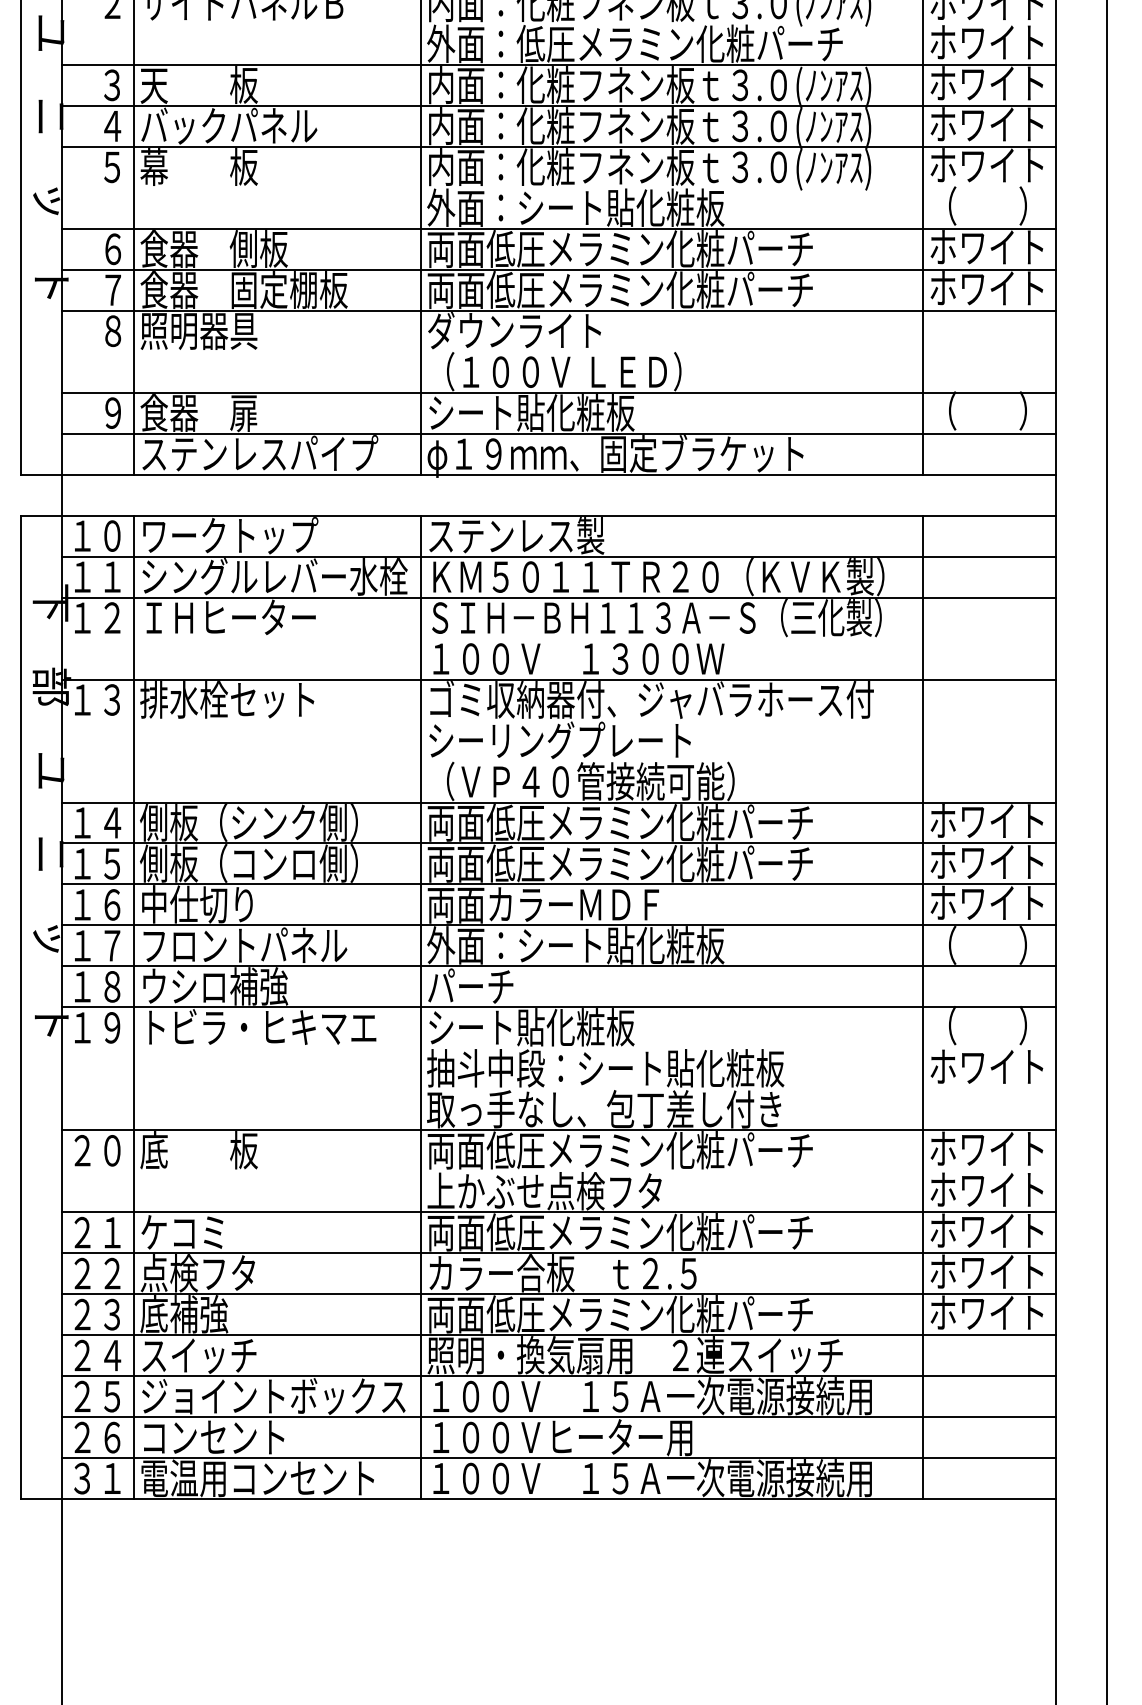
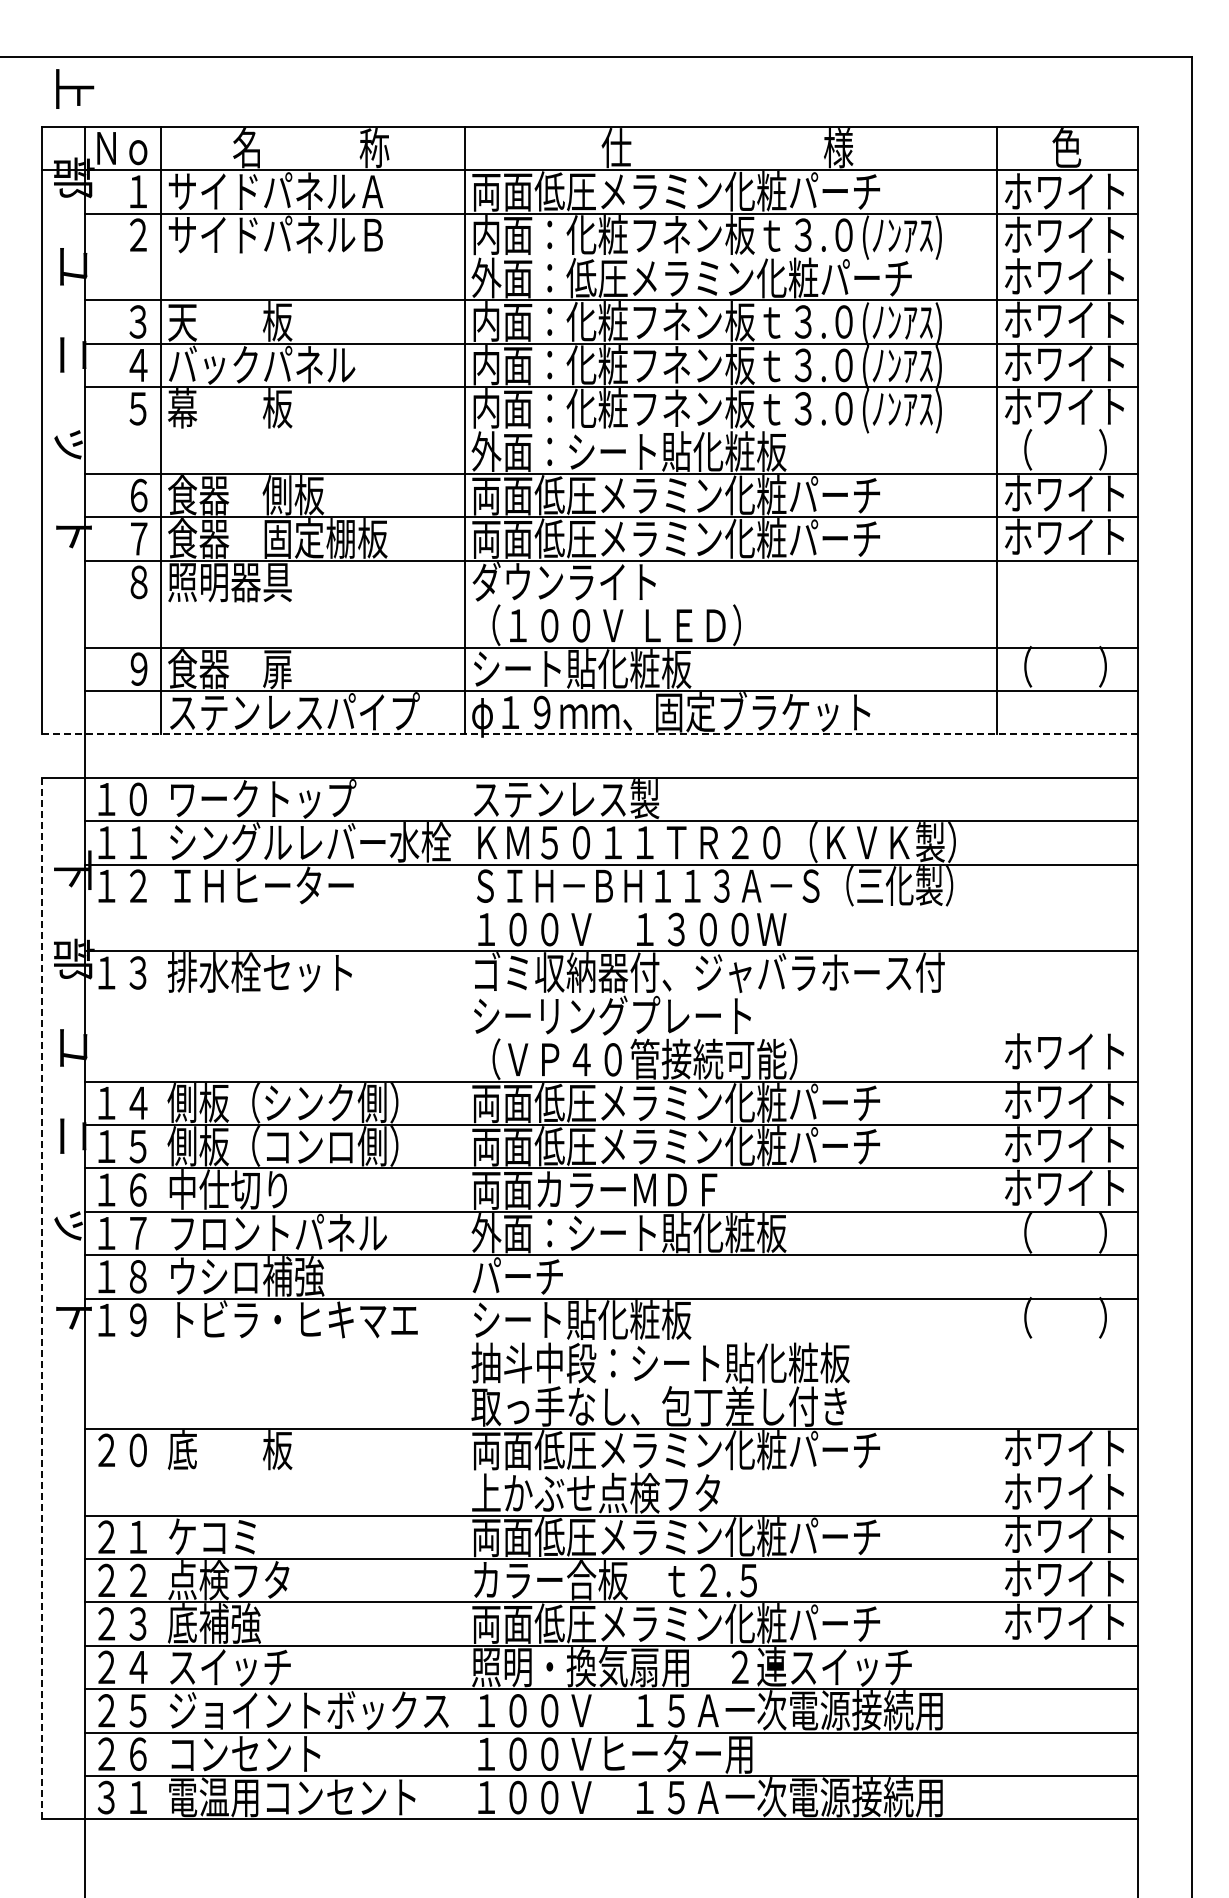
line: (538, 474) -> (589, 734), solid -> dashed
line: (21, 1007) -> (41, 1298), solid -> dashed
line: (134, 1007) -> (161, 1298), removed
line: (421, 1007) -> (465, 1298), removed
line: (922, 1007) -> (996, 1298), removed
text: (986, 1066) -> (1064, 1051), moved

